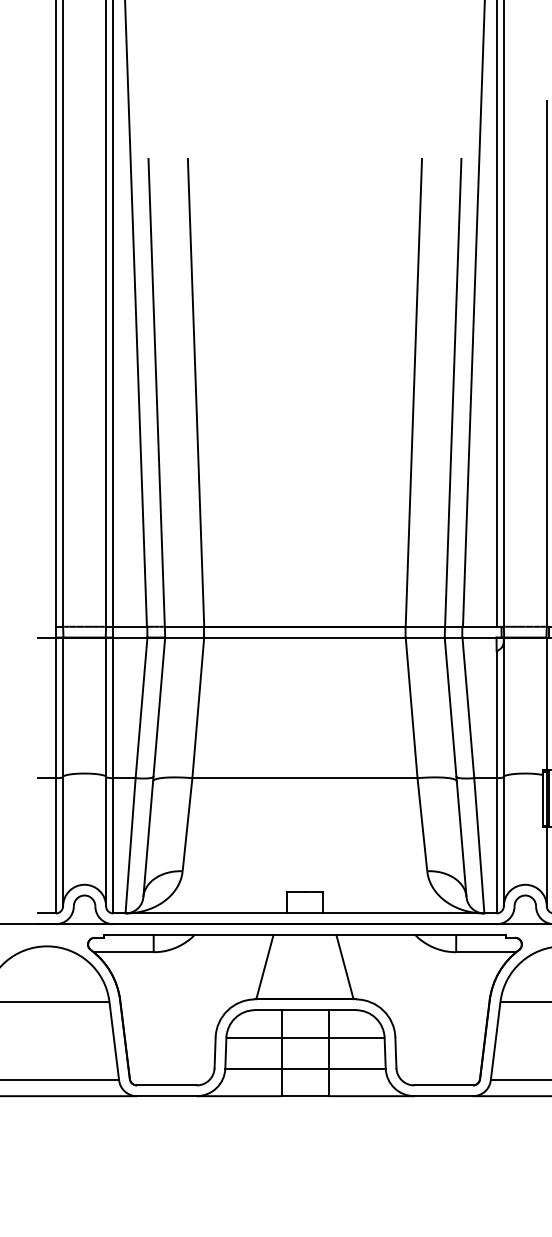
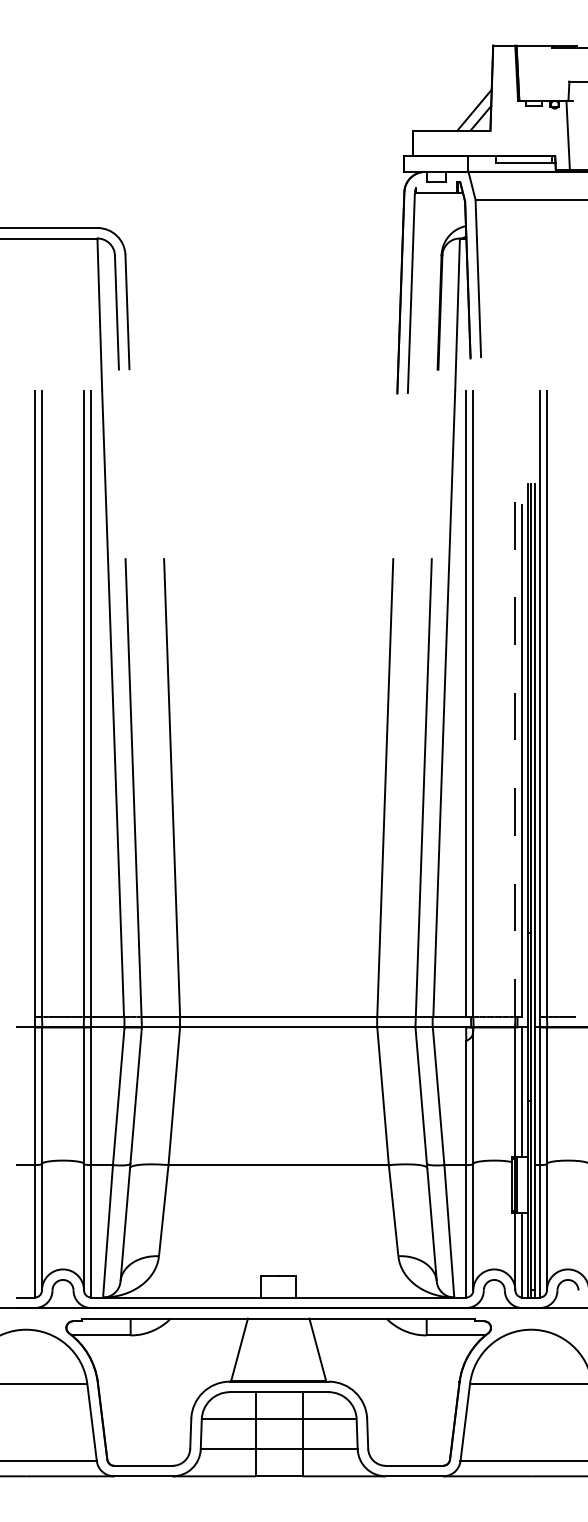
line: (546, 364) -> (515, 760), solid -> dashed

